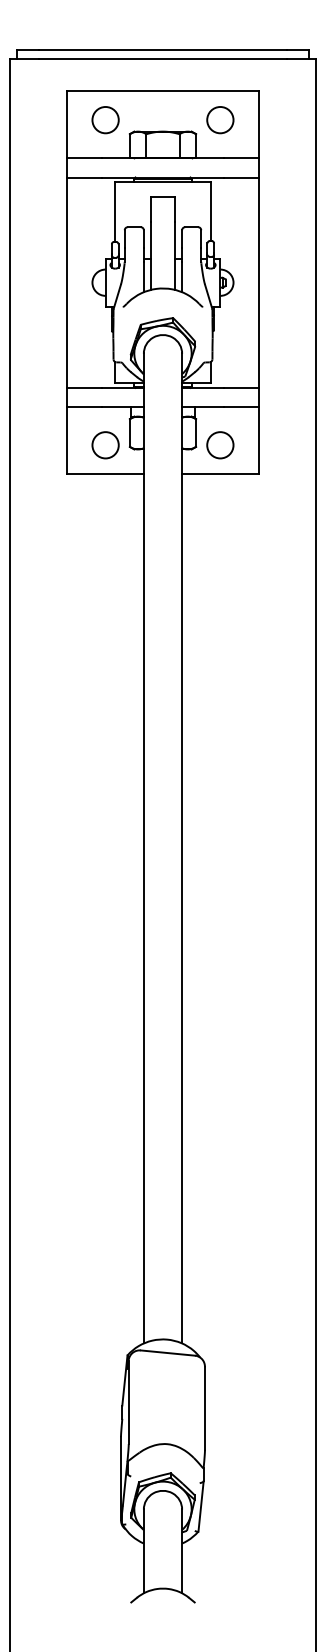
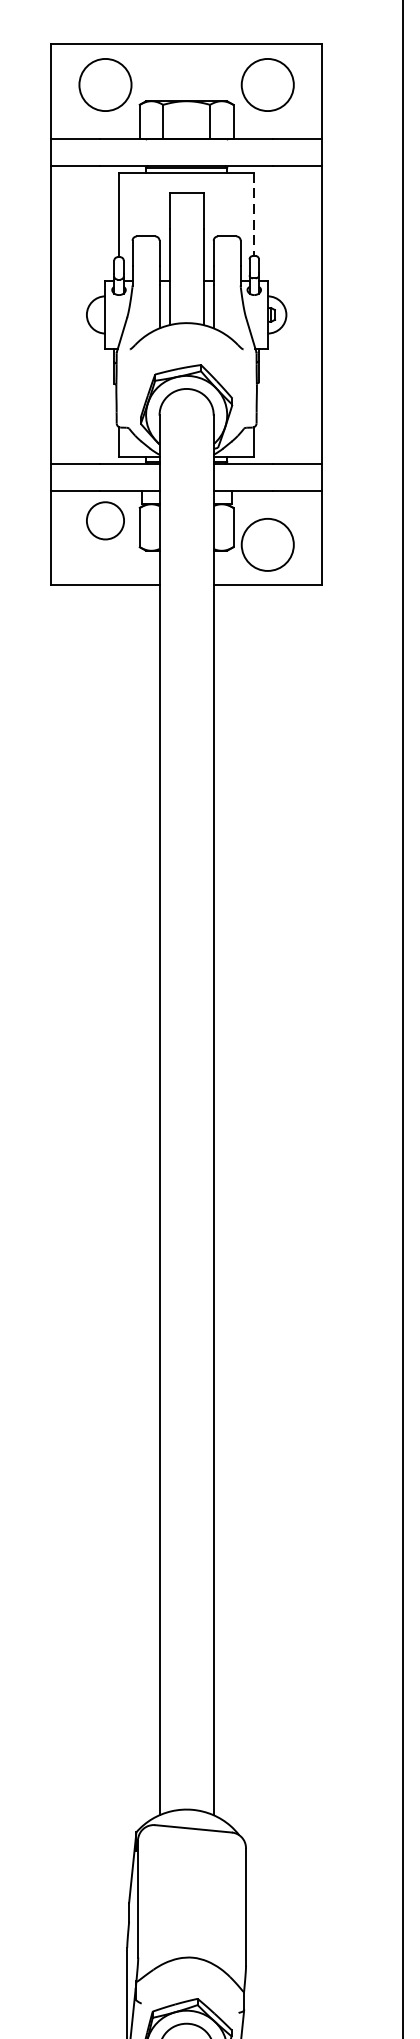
circle: (105, 120) -> (105, 85), size x1.4
circle: (220, 120) -> (267, 85), size x1.4
line: (210, 212) -> (253, 215), solid -> dashed
circle: (105, 445) -> (105, 521), moved
circle: (220, 445) -> (267, 545), size x1.4

